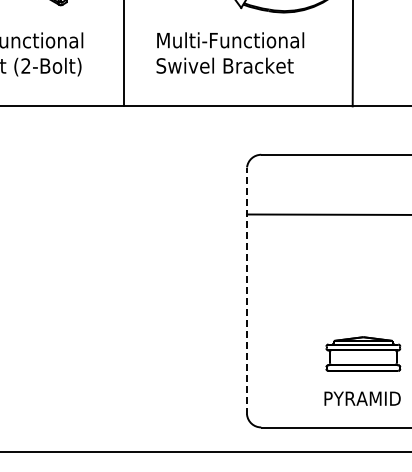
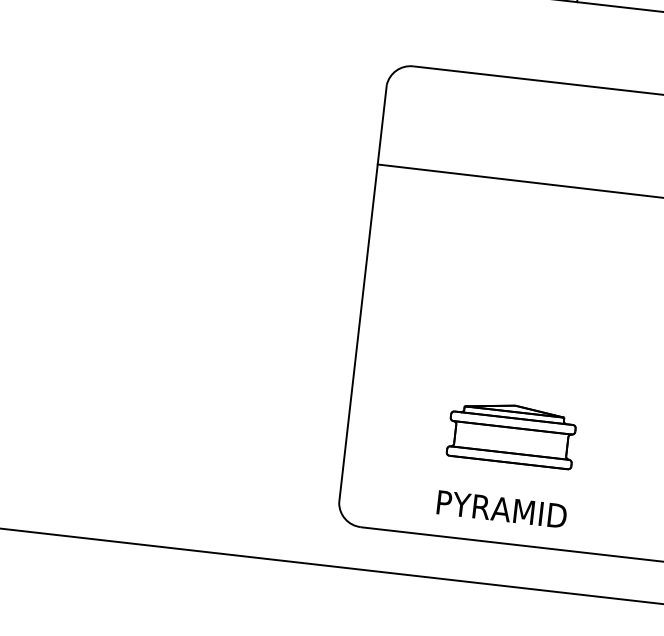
line: (247, 291) -> (363, 294), dashed -> solid
part: (362, 370) -> (507, 461), moved

